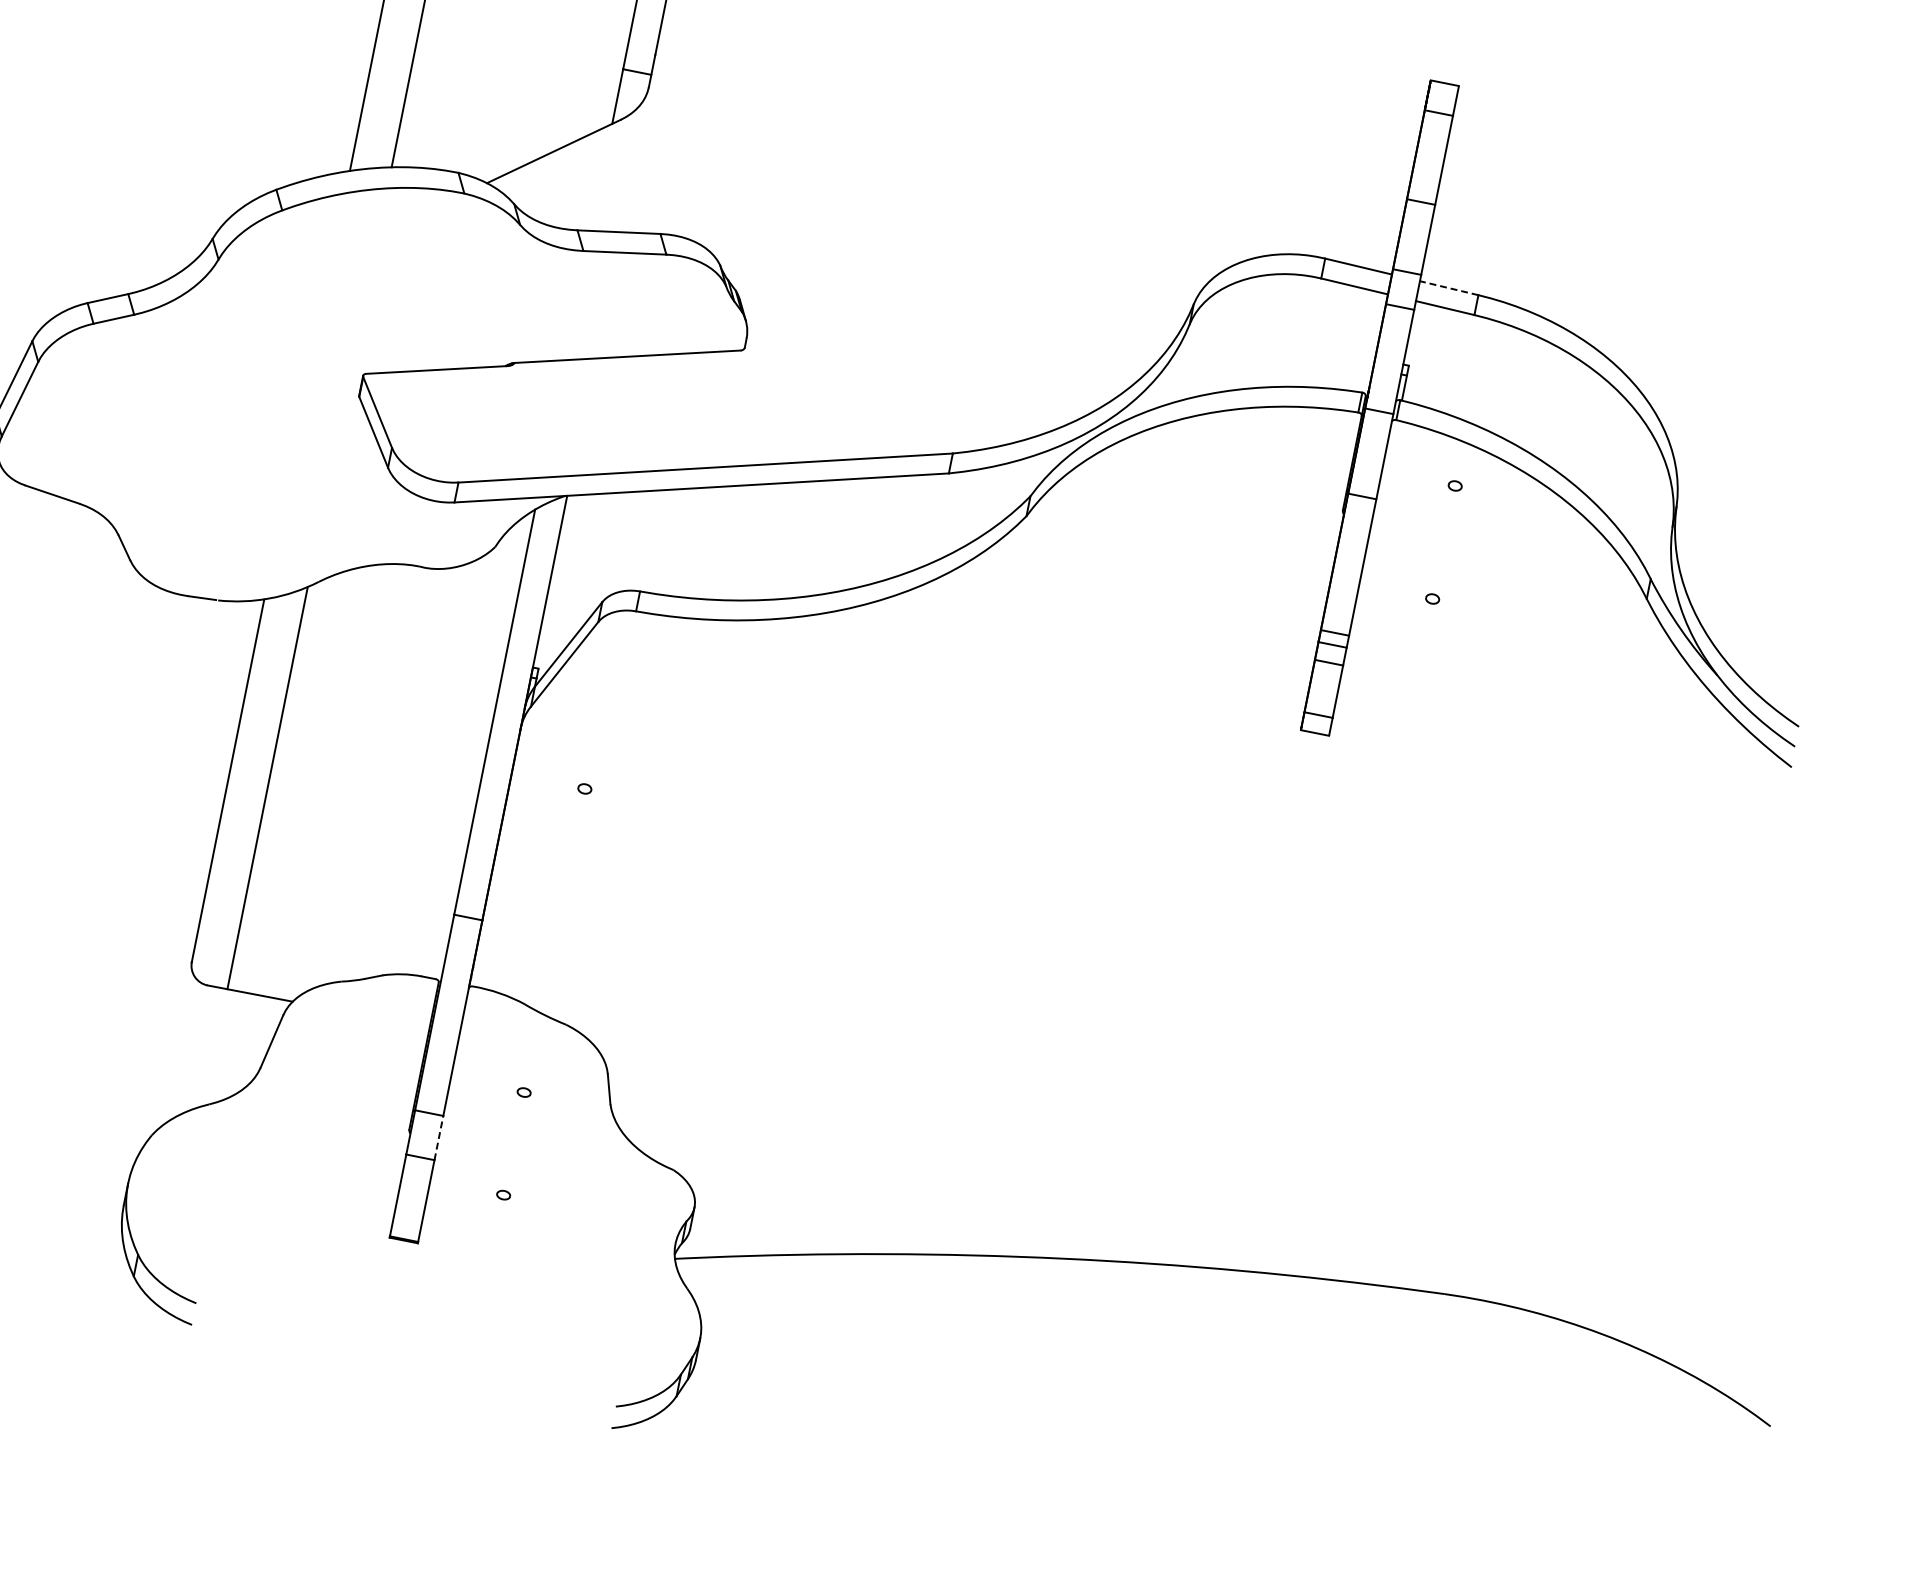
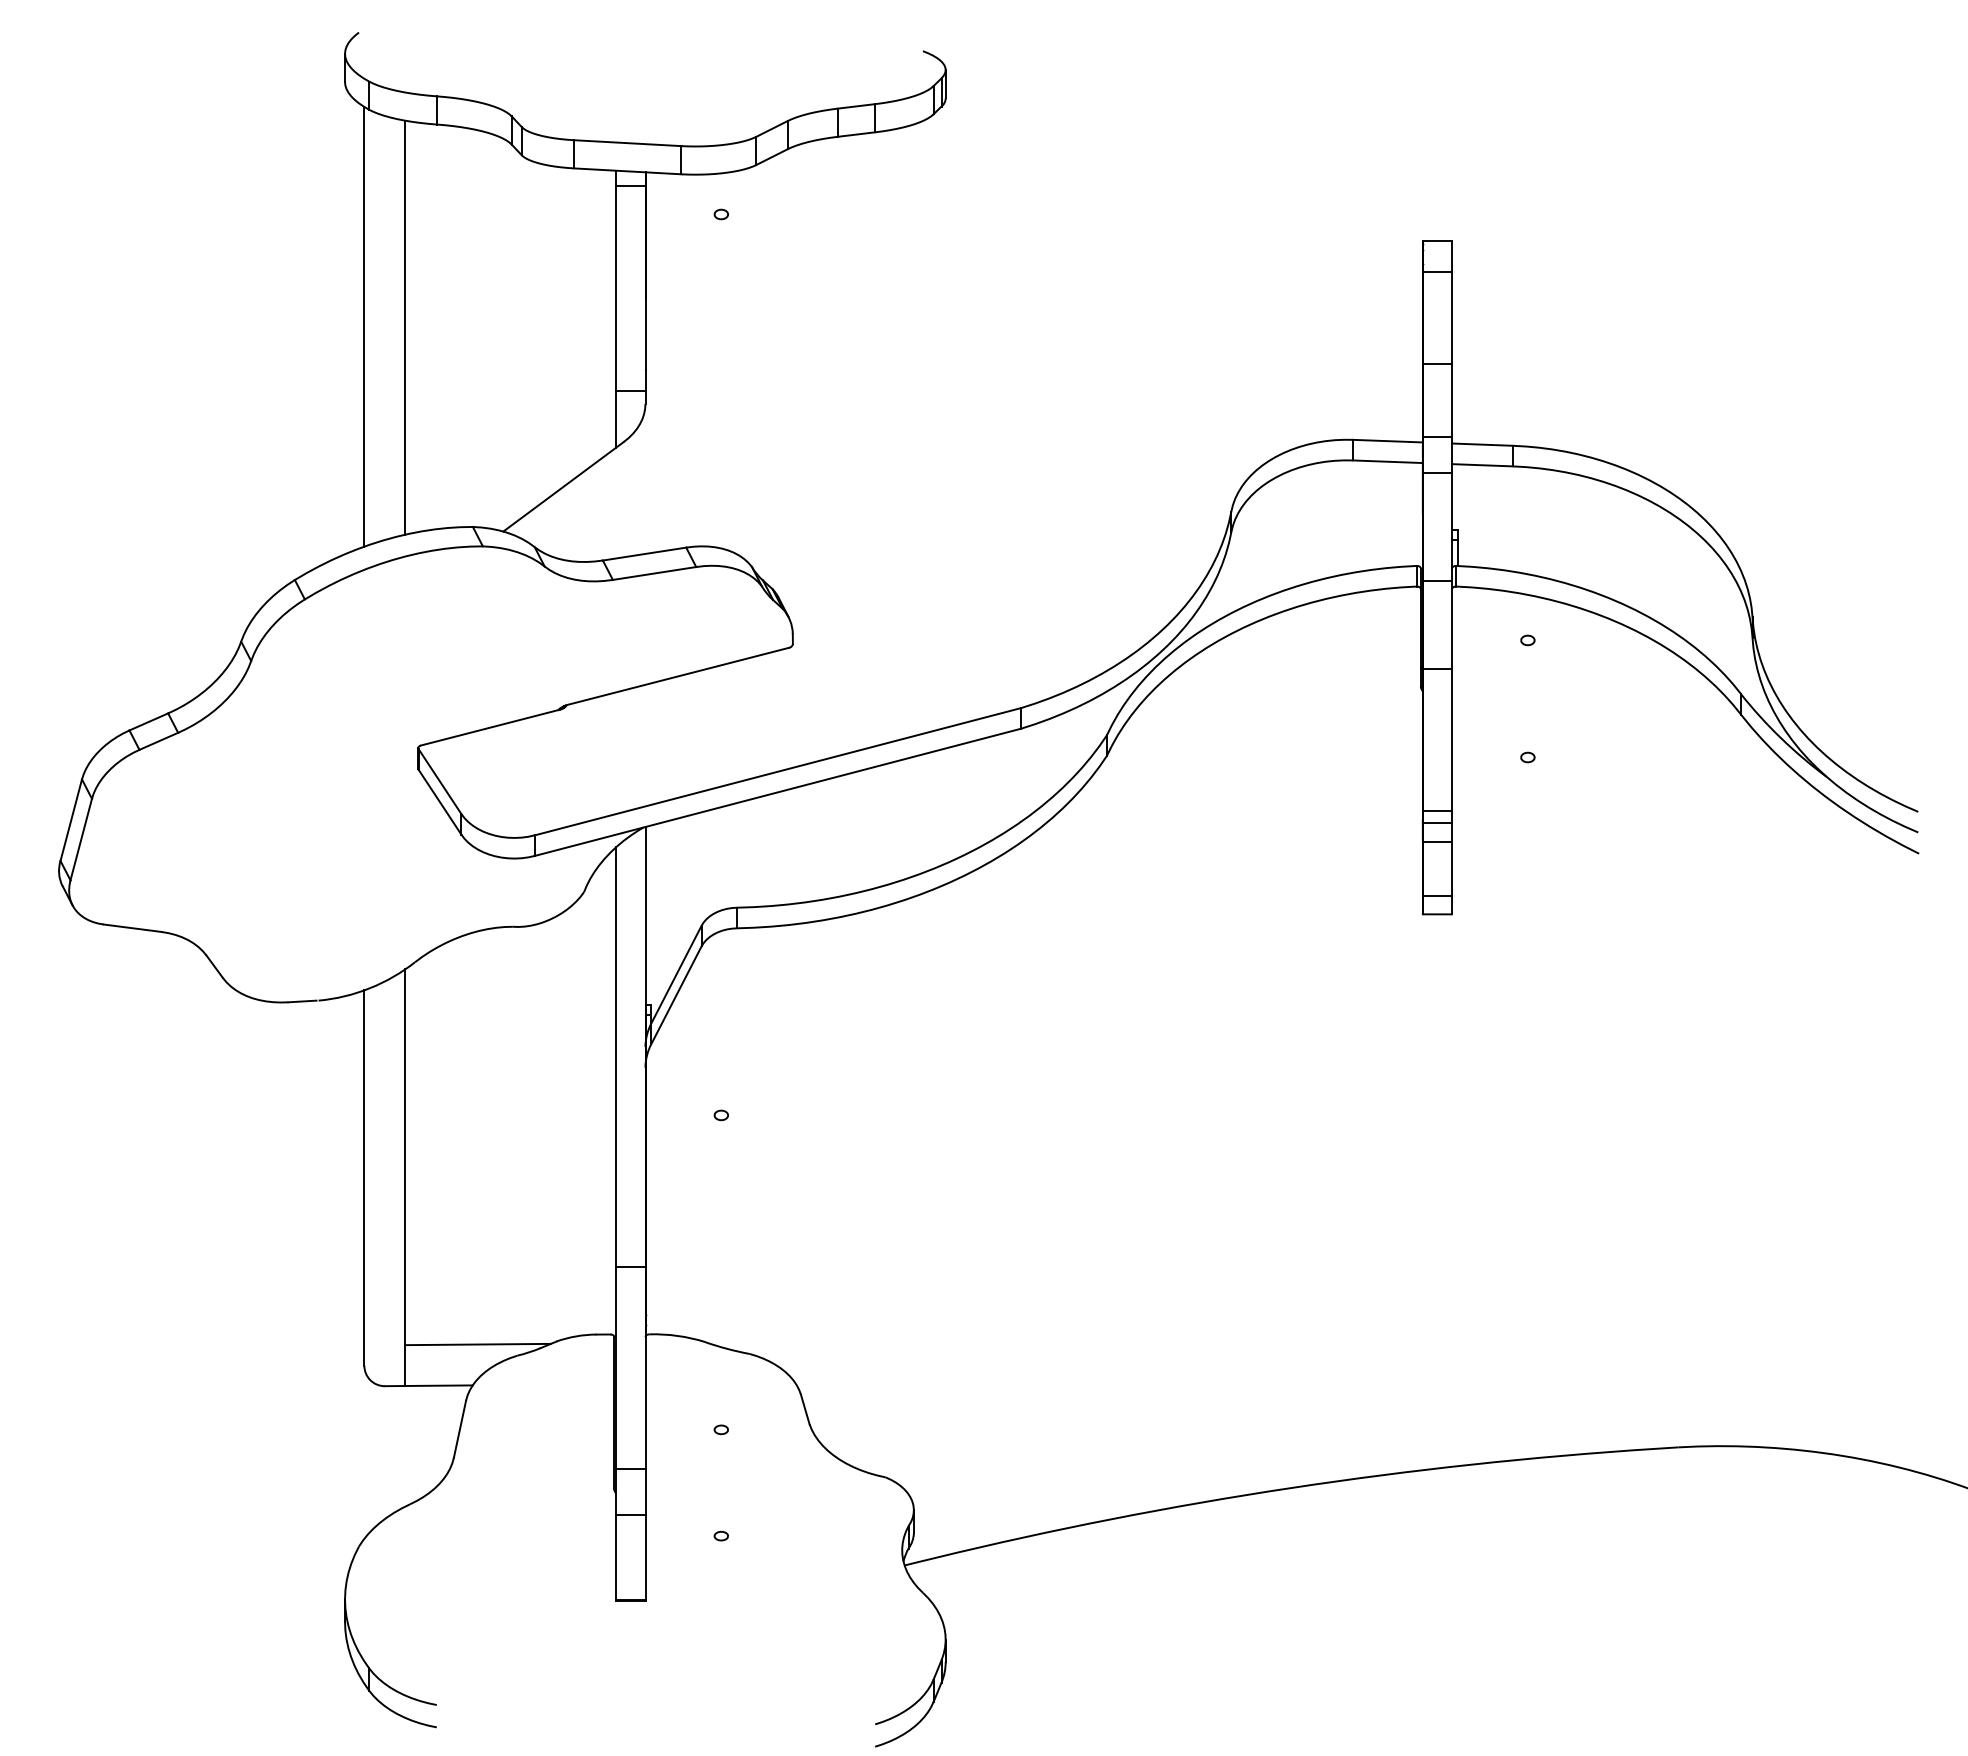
line: (1449, 288) -> (1482, 444), dashed -> solid
line: (305, 963) -> (477, 1344), added
line: (438, 1138) -> (645, 1492), dashed -> solid

